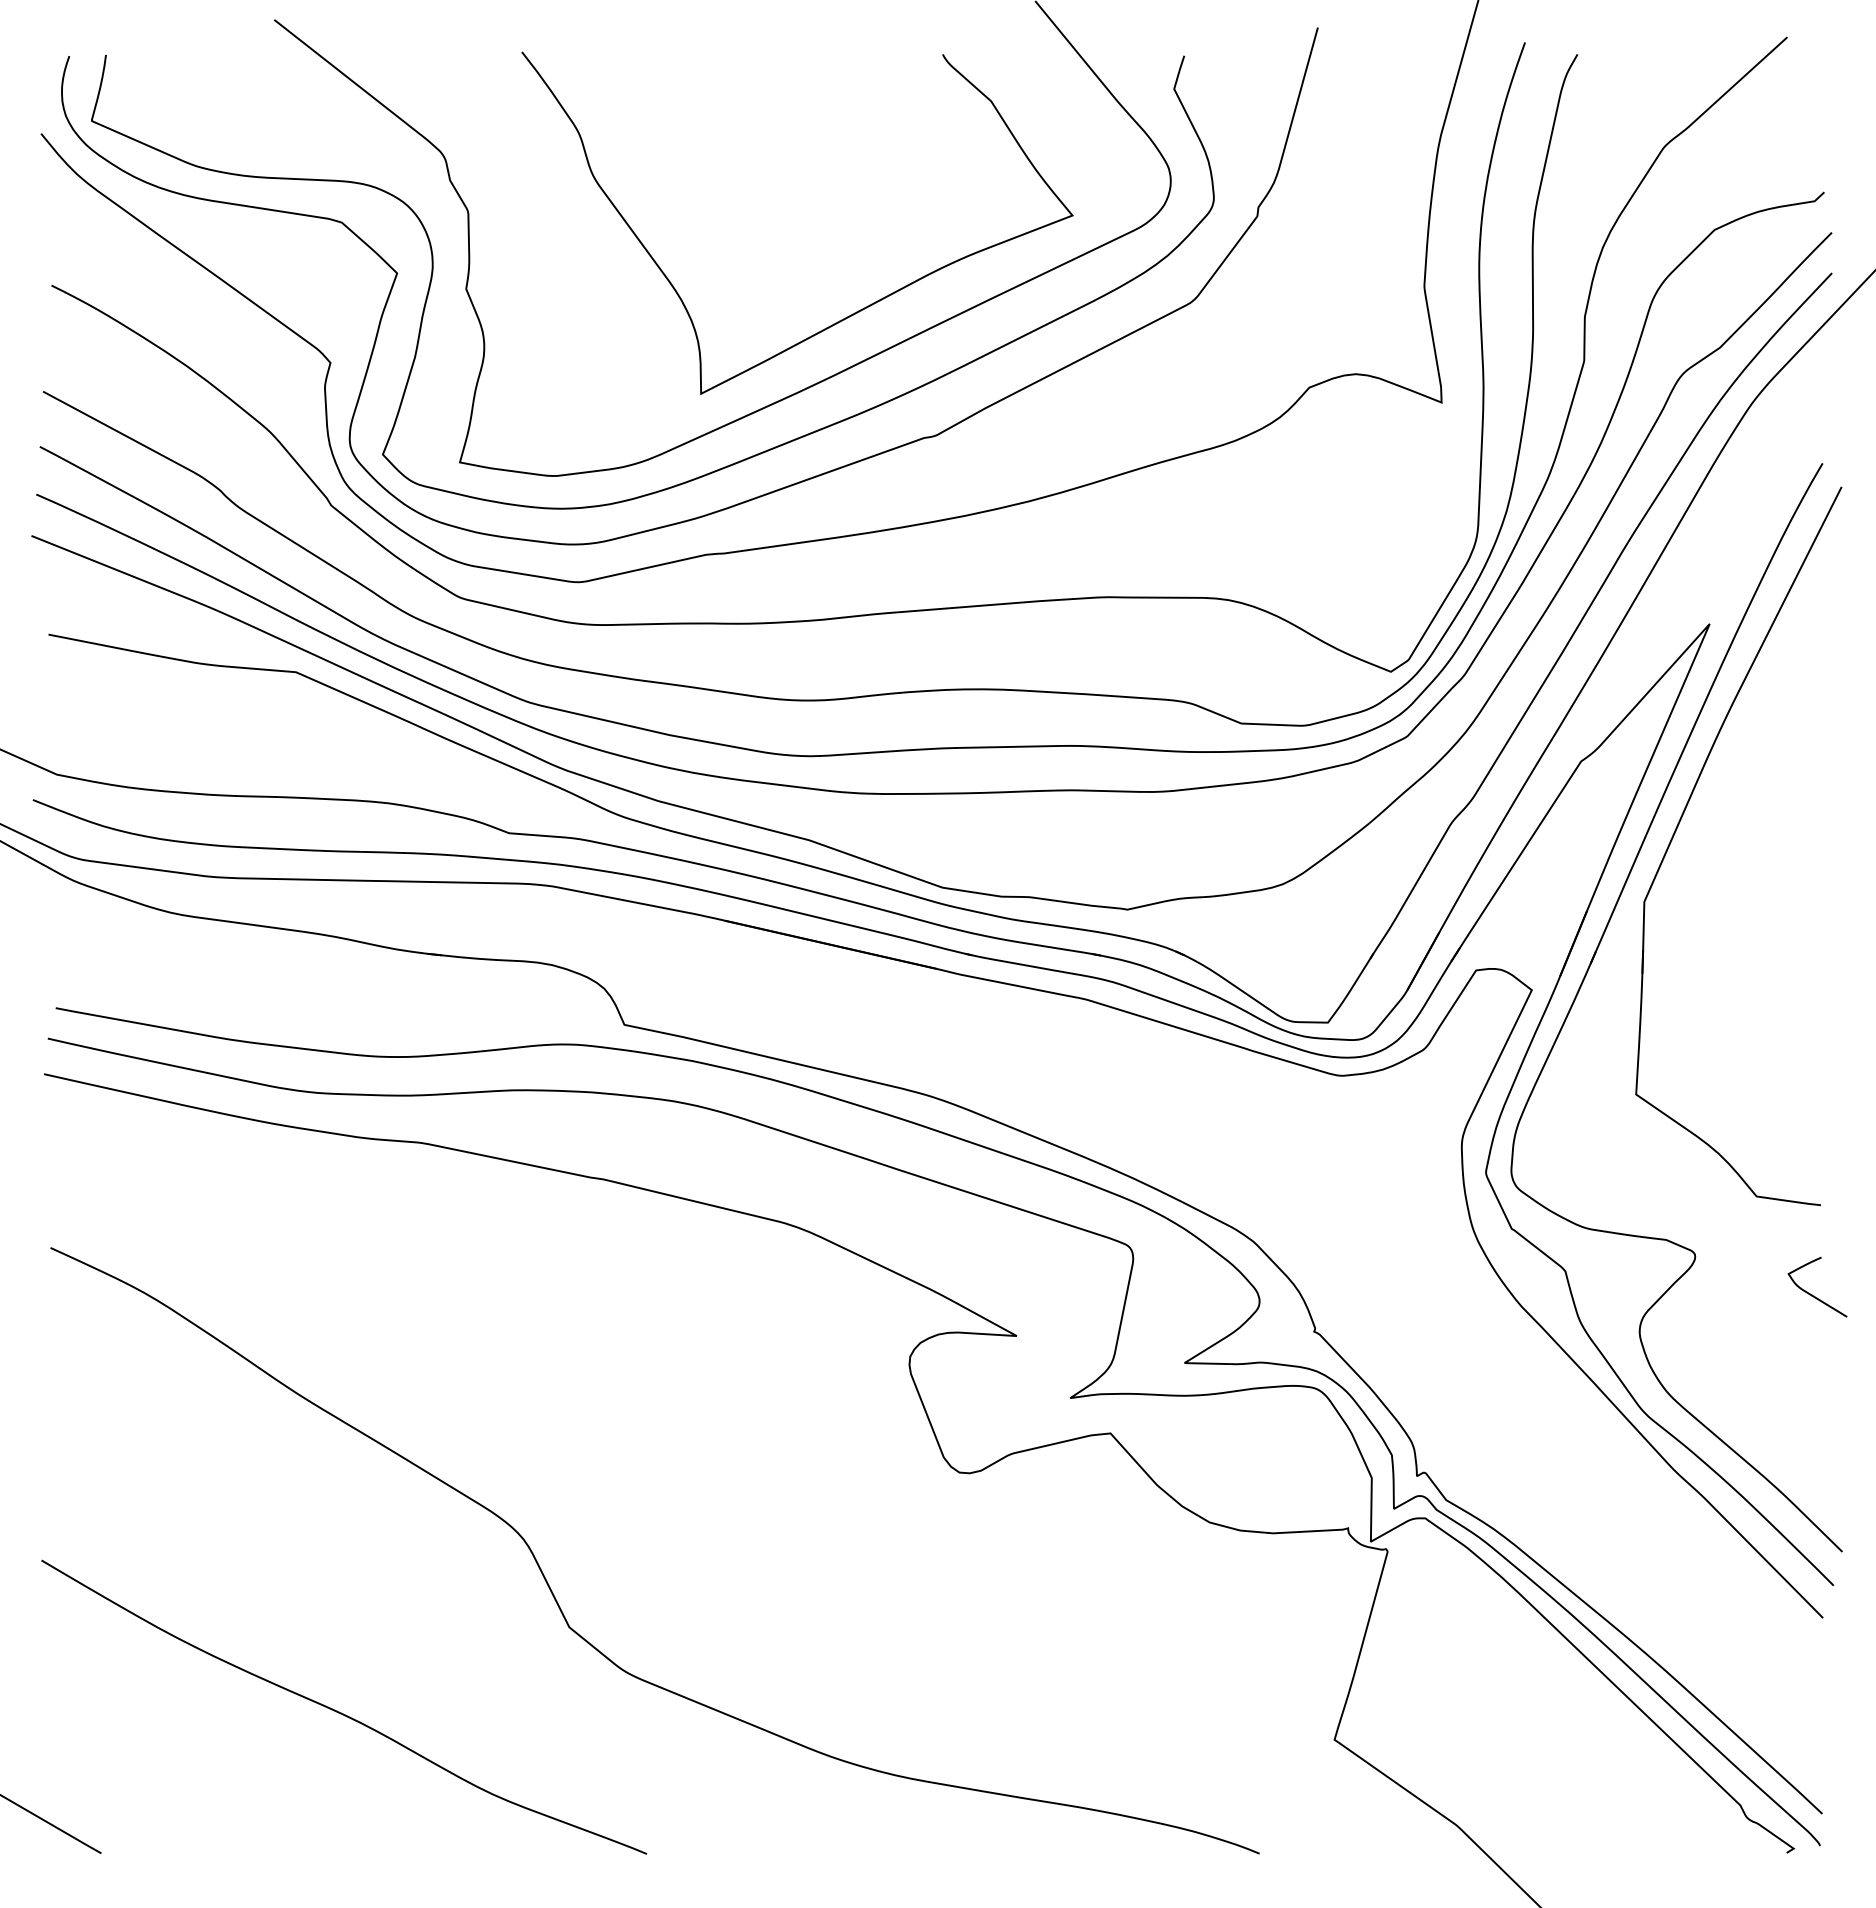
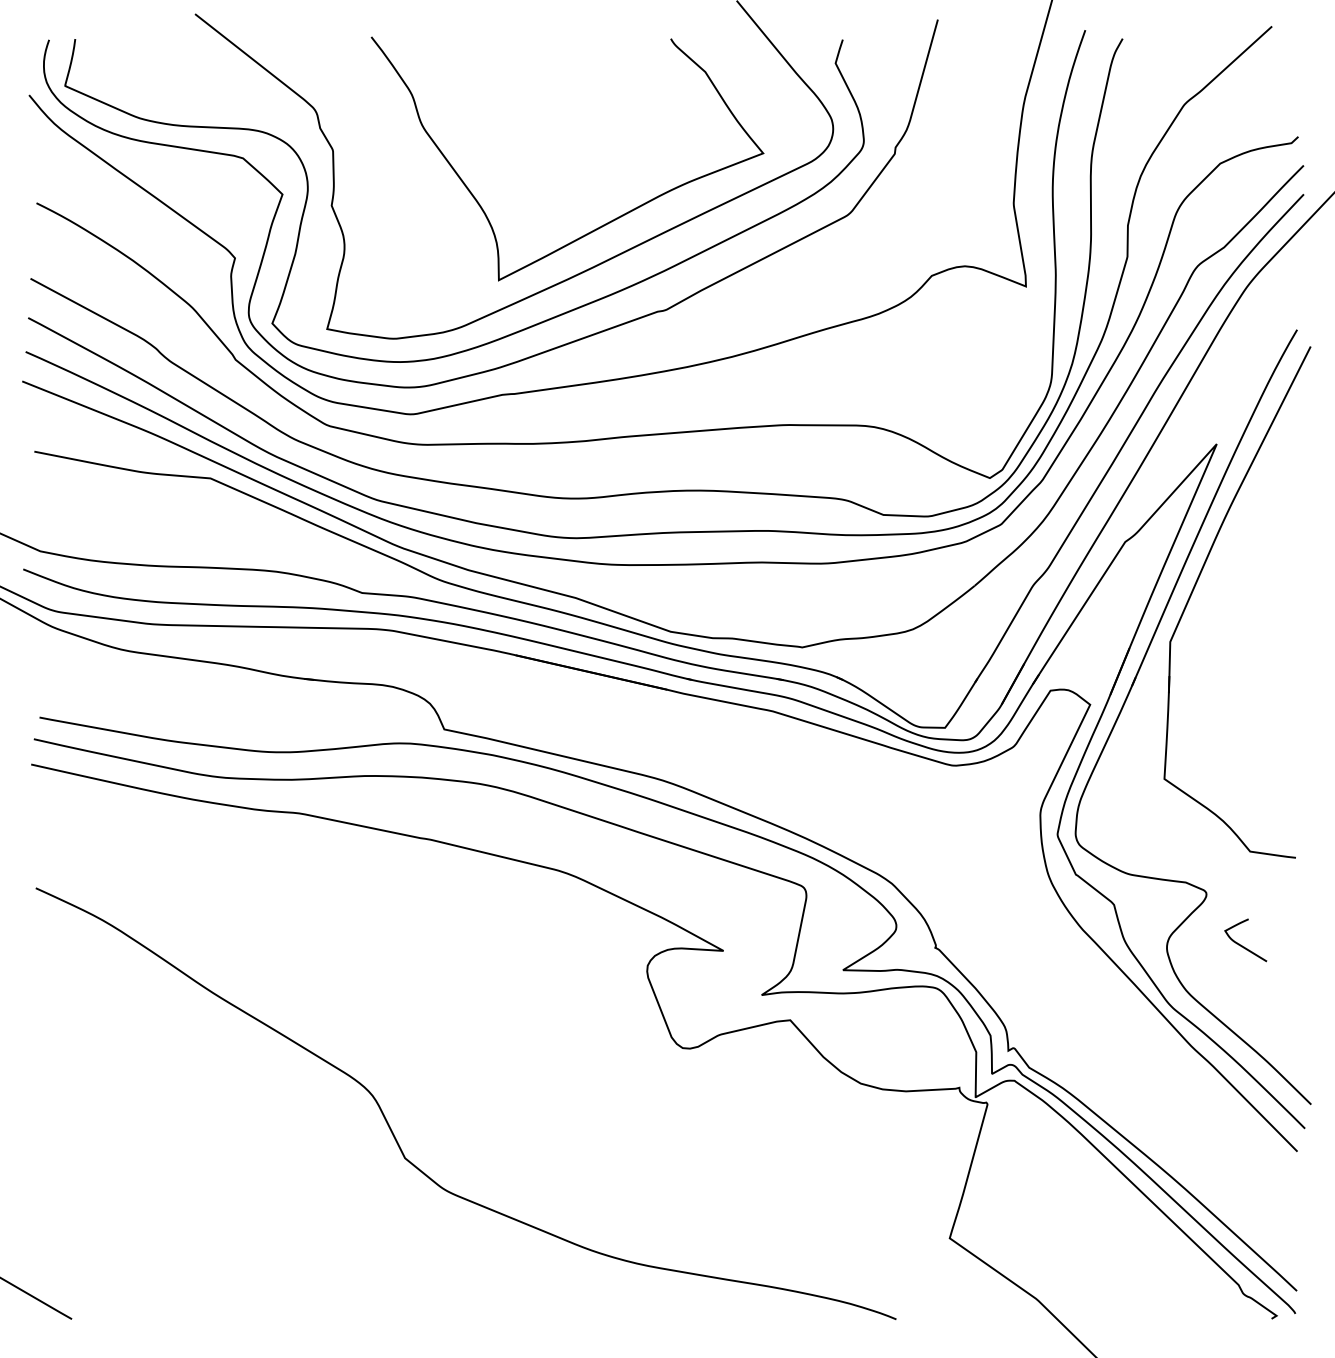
curve: (1812, 1294) -> (1242, 945), moved
curve: (341, 1712) -> (242, 1218), removed

